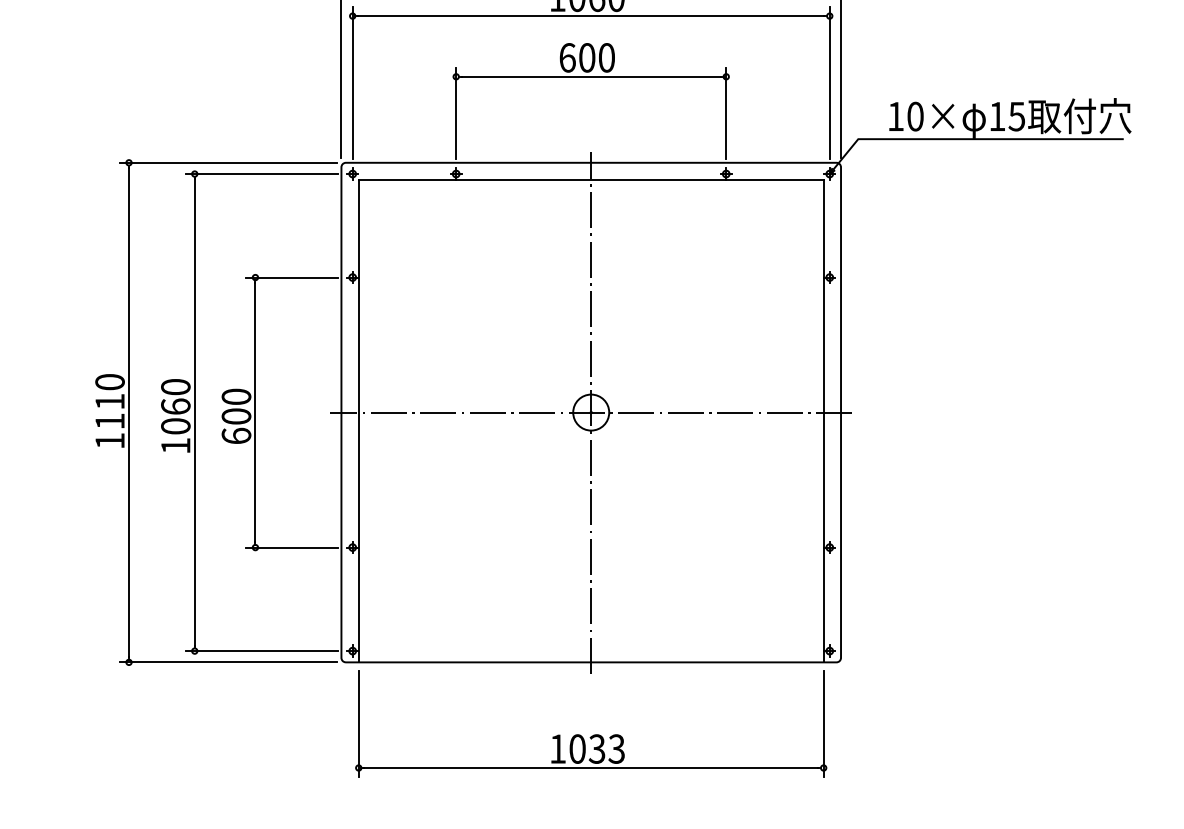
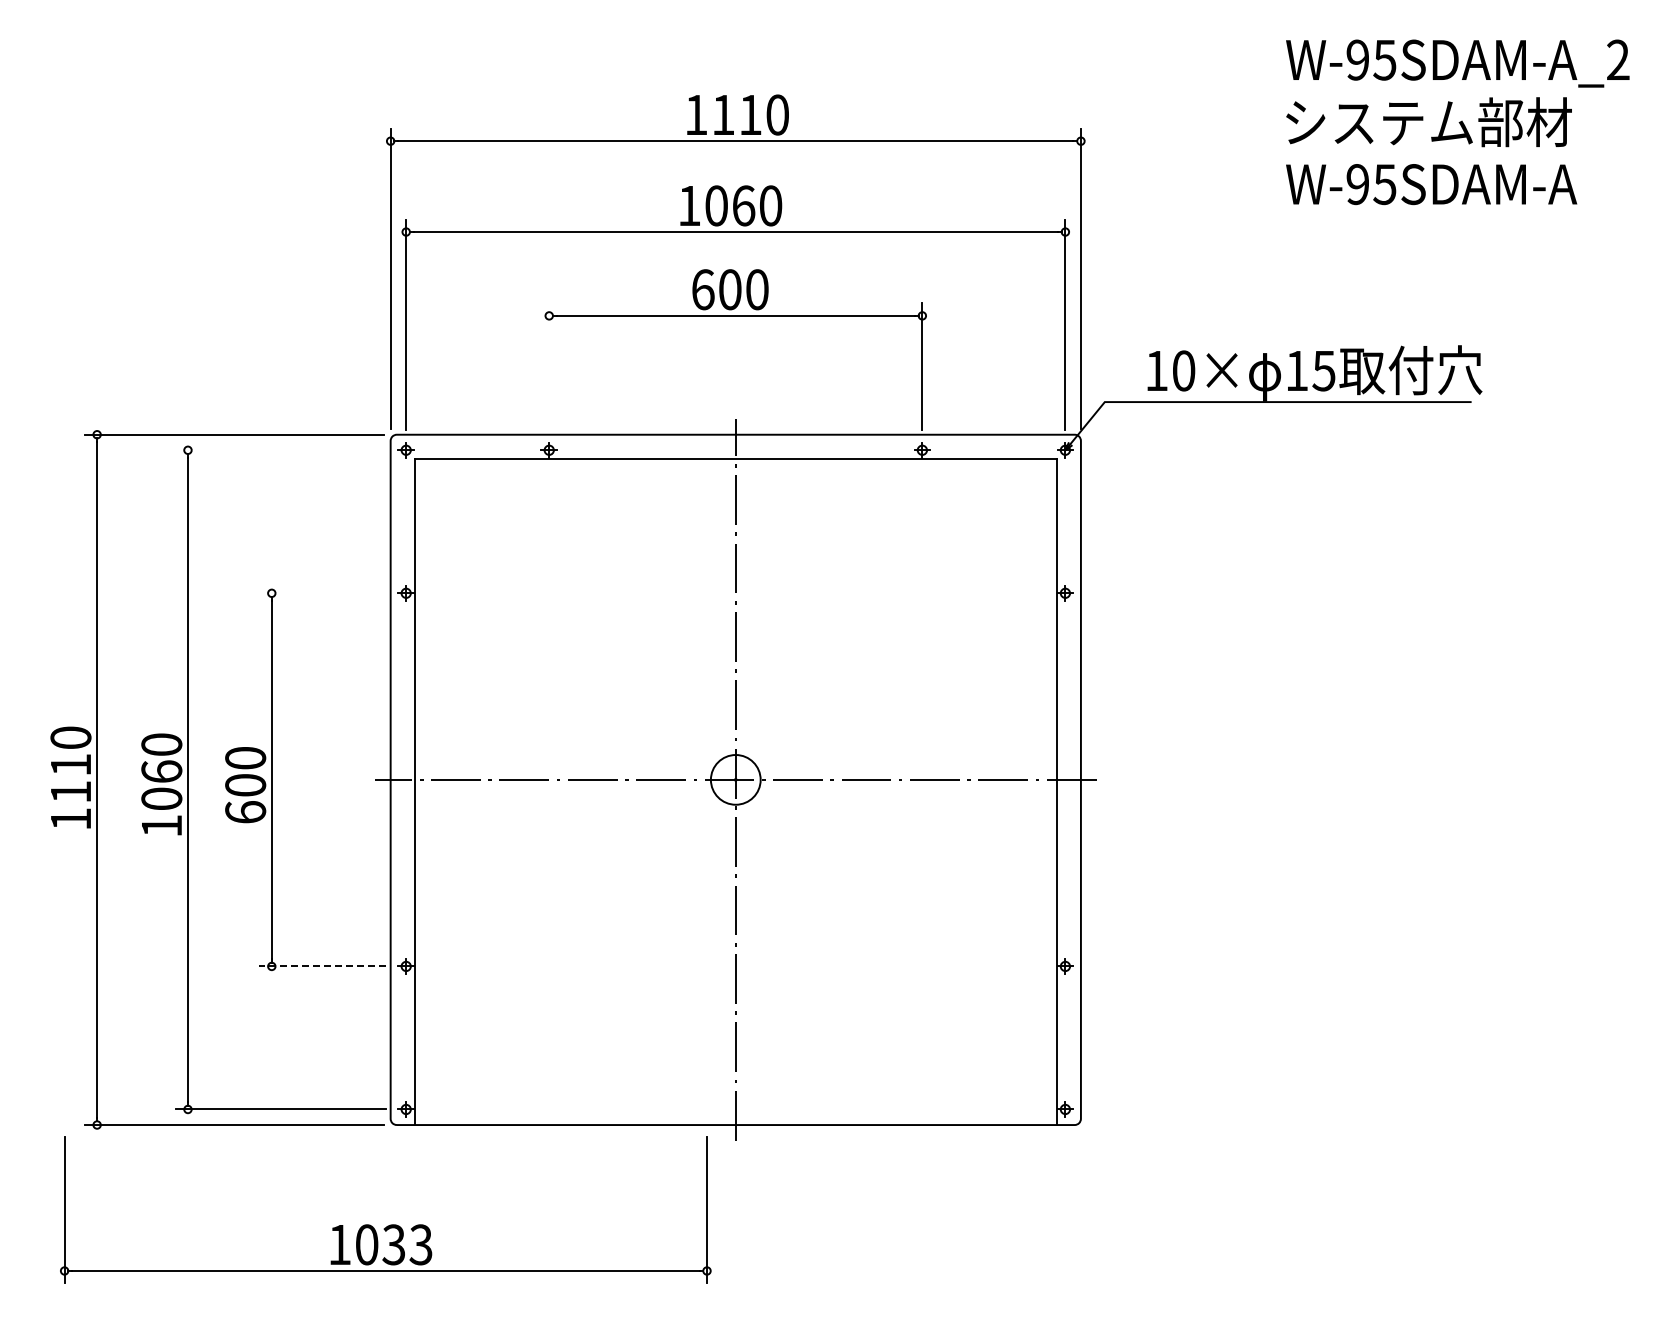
line: (456, 113) -> (549, 366), removed
line: (261, 174) -> (280, 450), removed
line: (292, 277) -> (322, 593), removed
line: (292, 547) -> (322, 966), solid -> dashed
part: (594, 734) -> (390, 1224), moved

